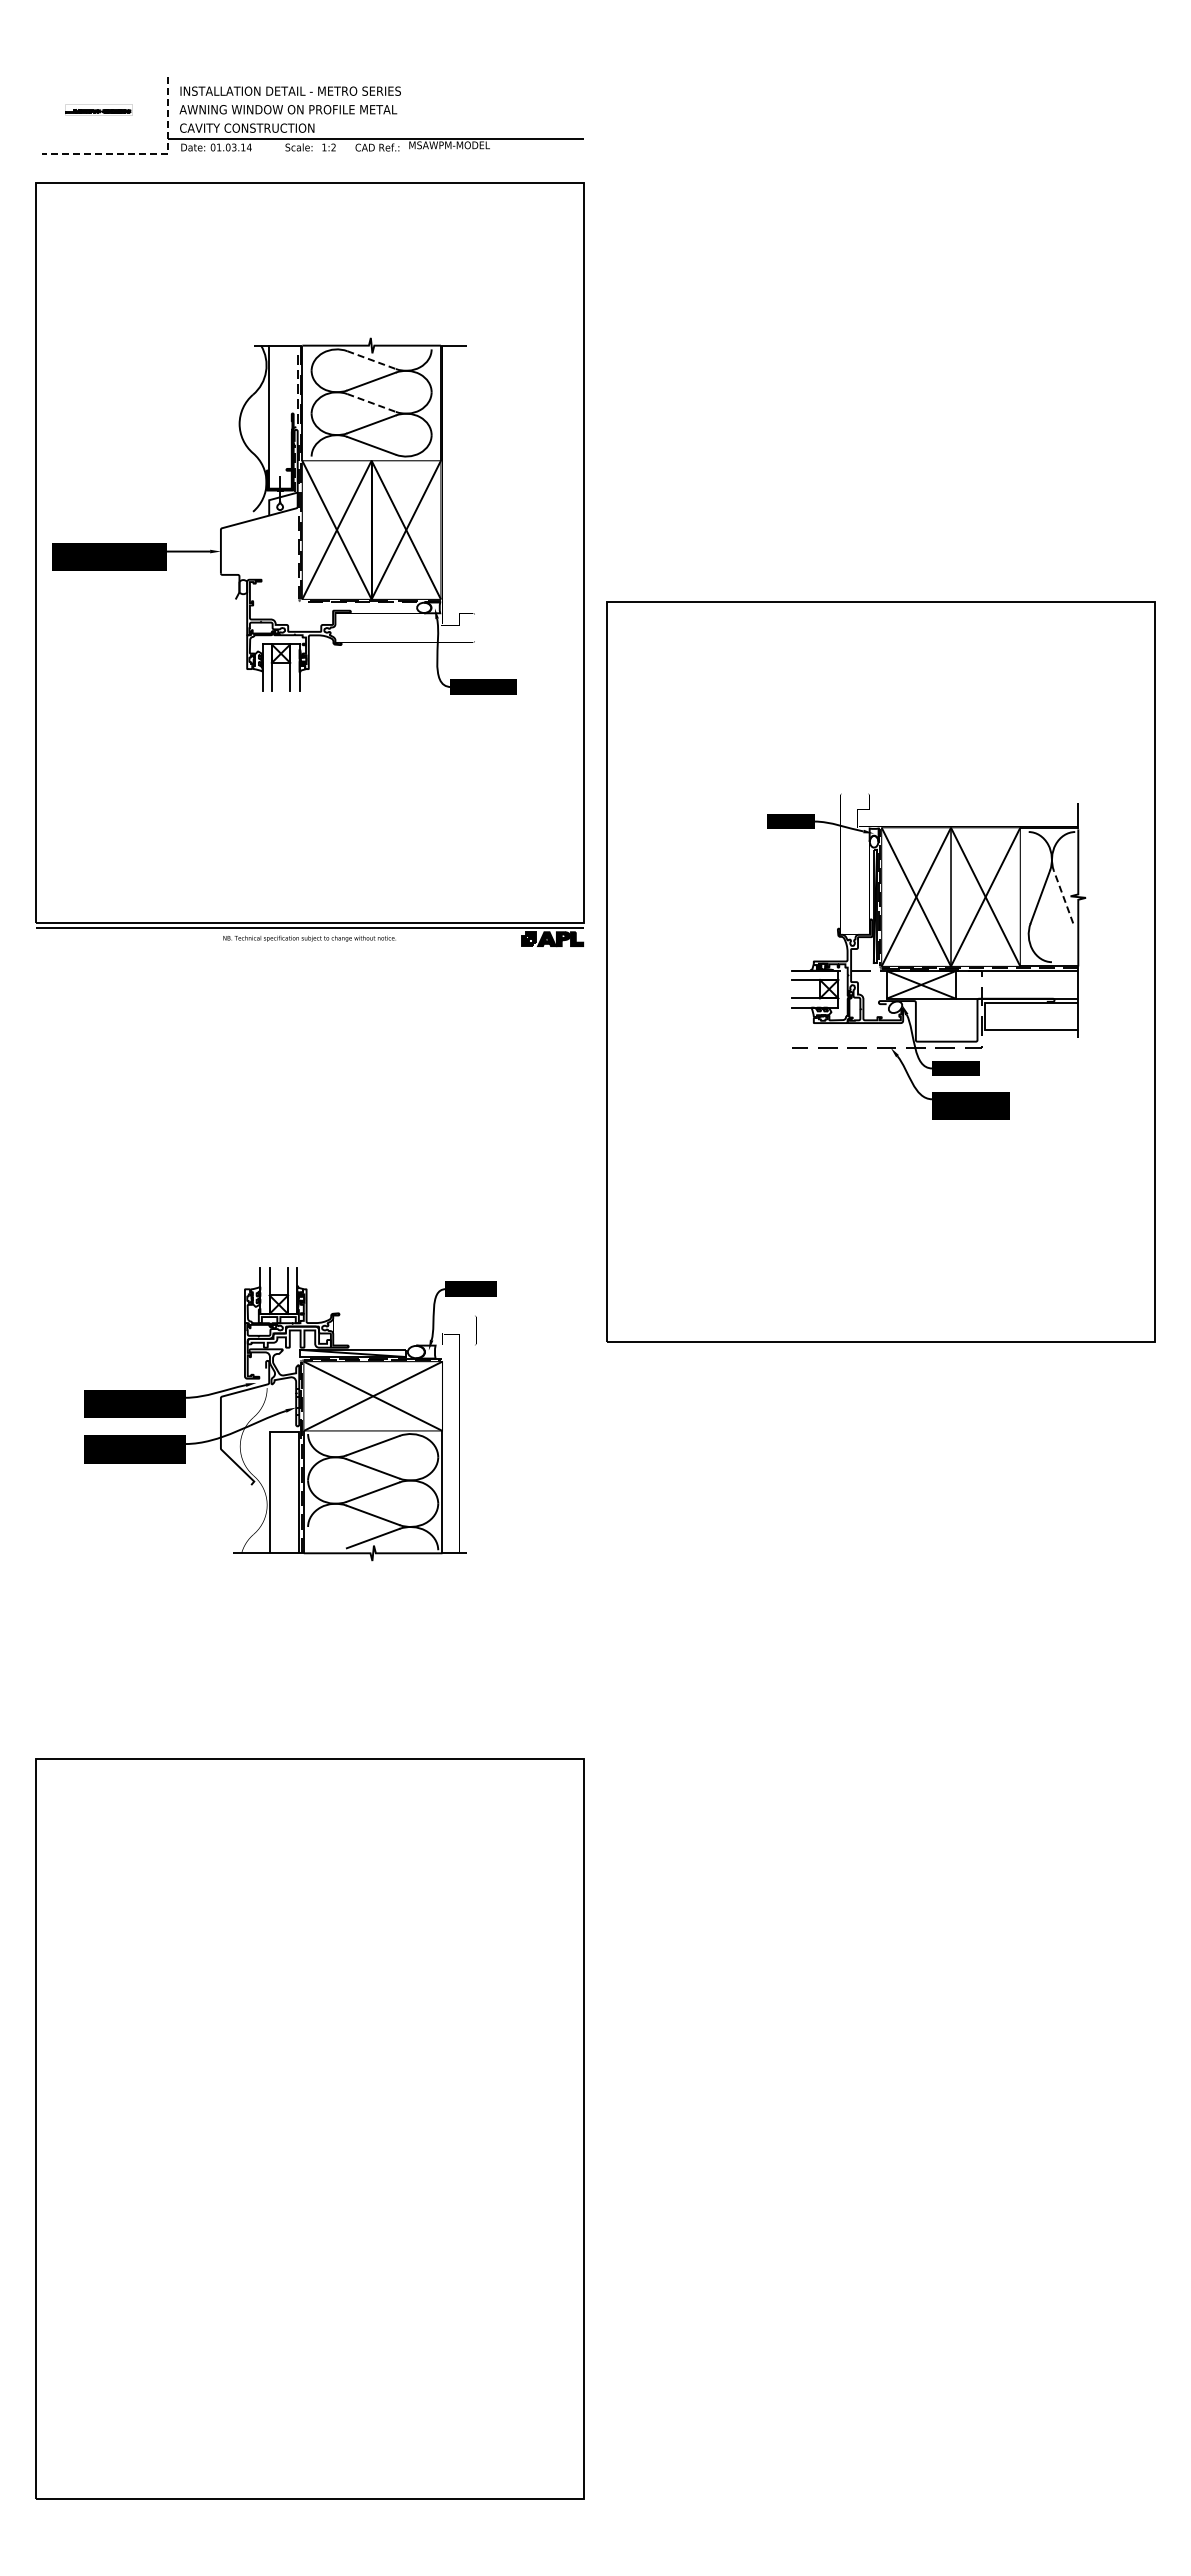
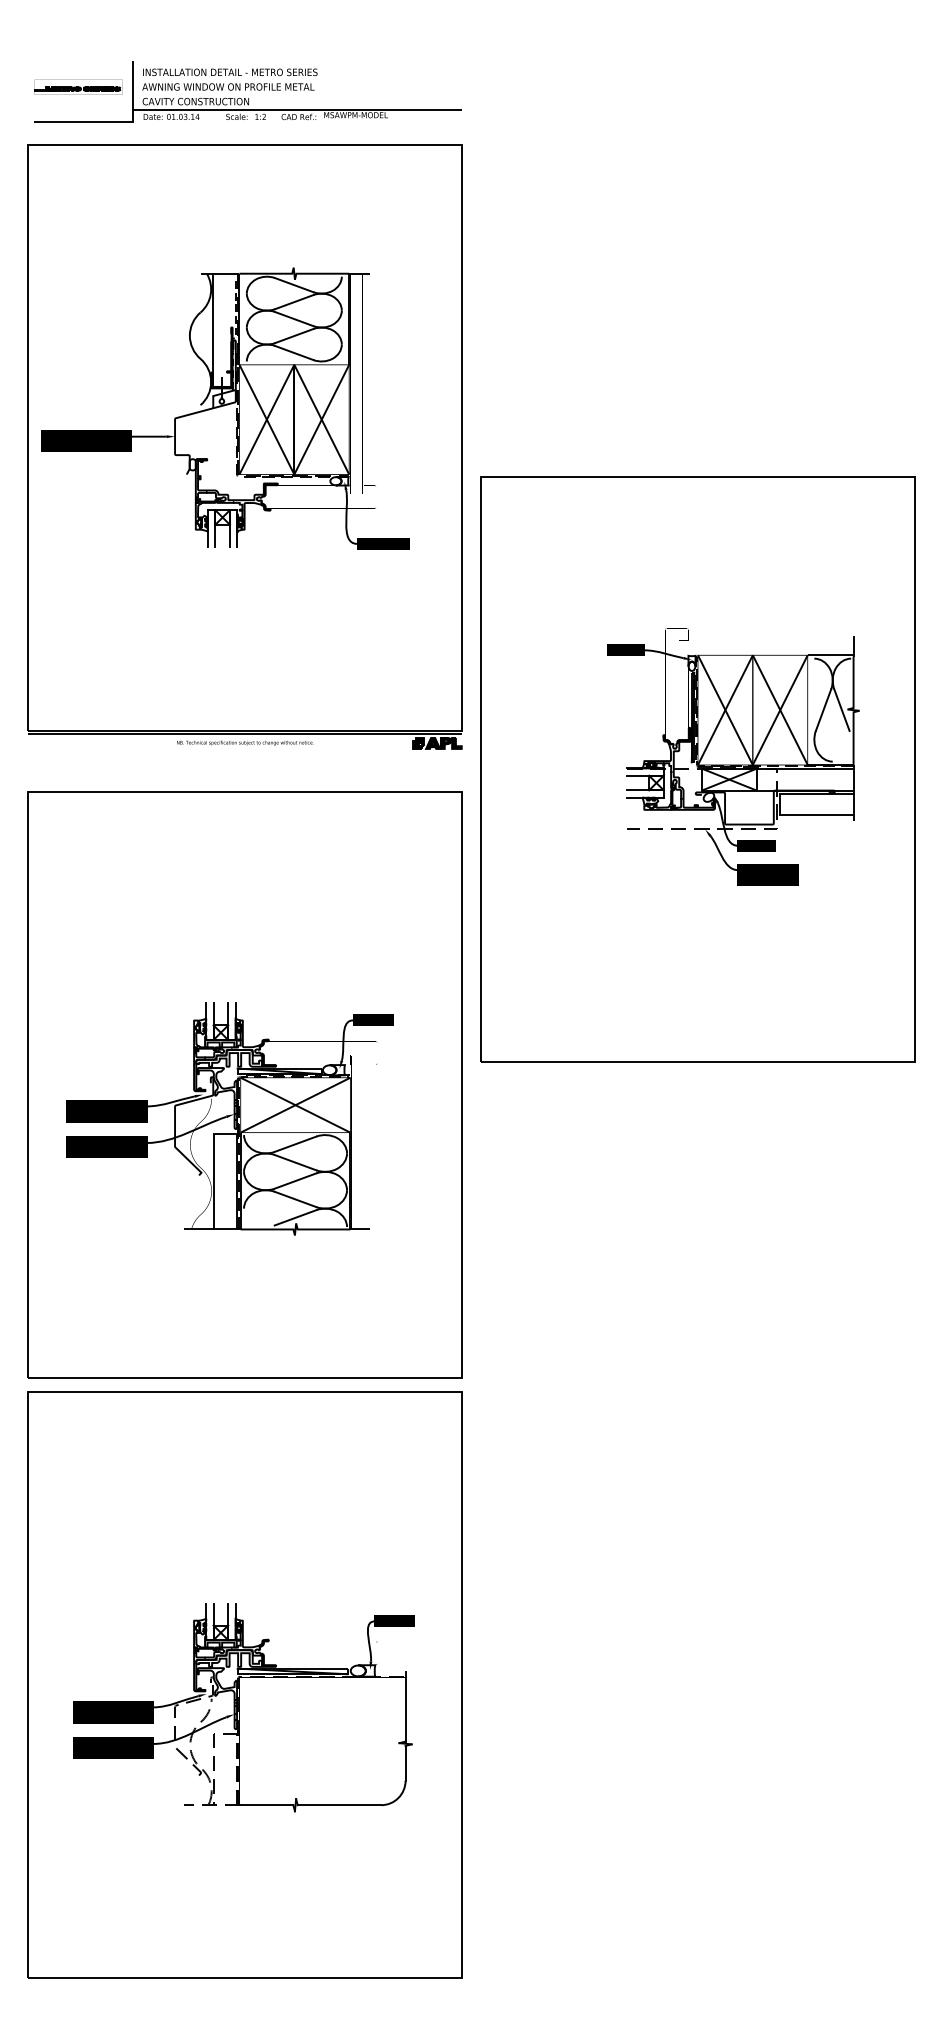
part: (98, 109) -> (78, 86), size x1.67
line: (144, 154) -> (114, 122), dashed -> solid
line: (371, 360) -> (294, 285), dashed -> solid
line: (371, 402) -> (294, 318), dashed -> solid
line: (1063, 896) -> (841, 709), dashed -> solid
part: (309, 1370) -> (245, 1084), added
part: (307, 2157) -> (243, 1707), added

